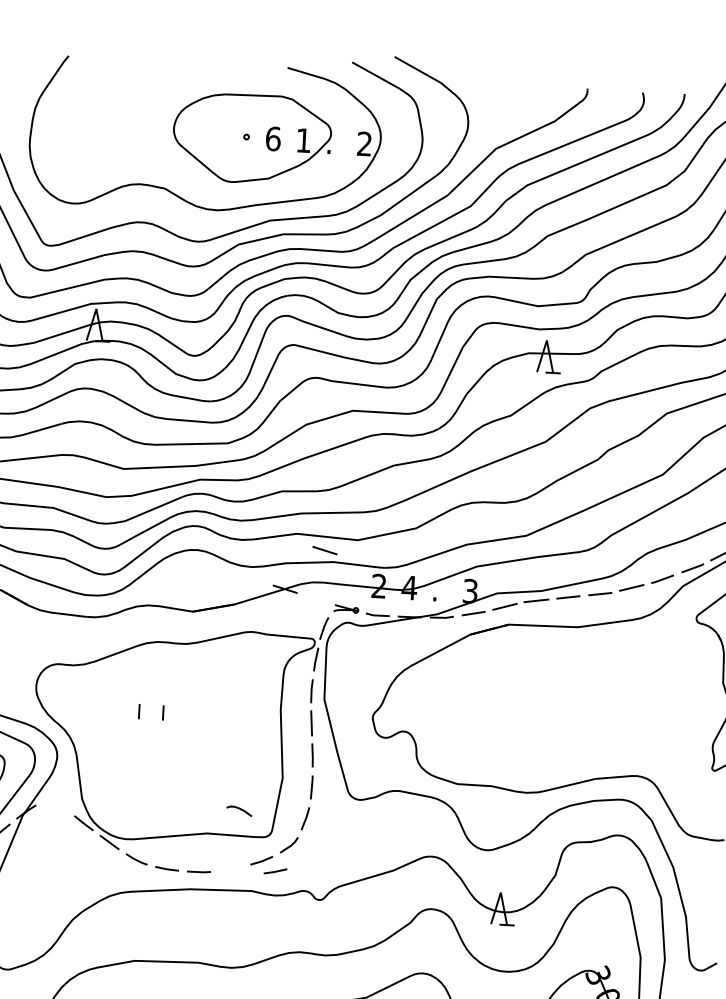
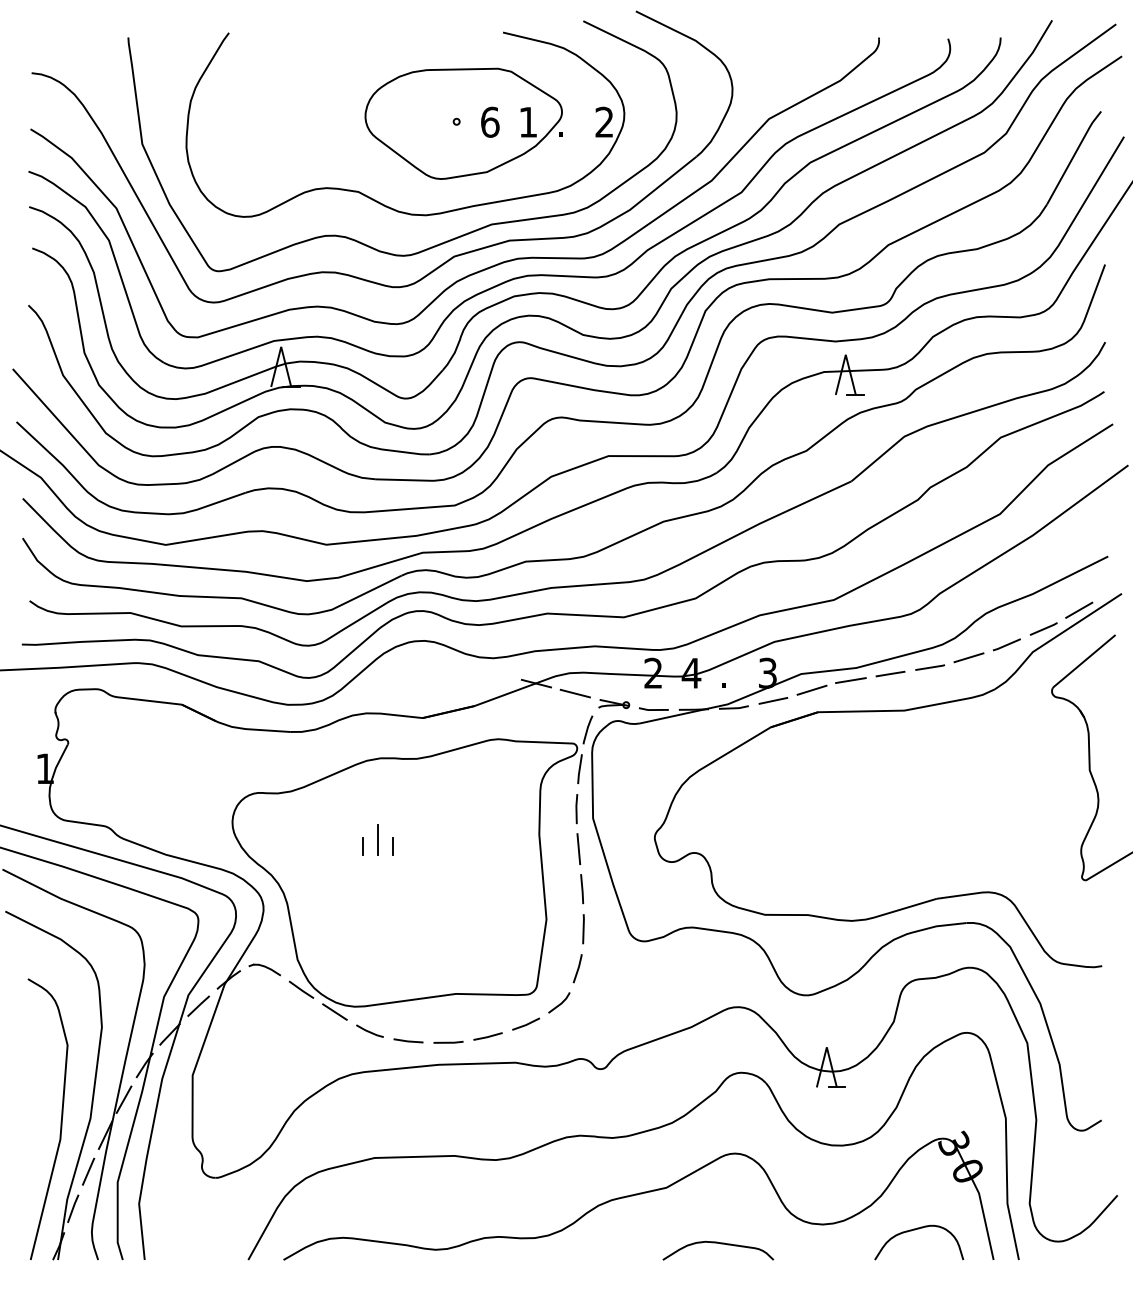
line: (324, 550) -> (574, 693), moved
line: (151, 706) -> (377, 839), added
part: (239, 810) -> (264, 969), moved
line: (275, 871) -> (487, 1036), moved

